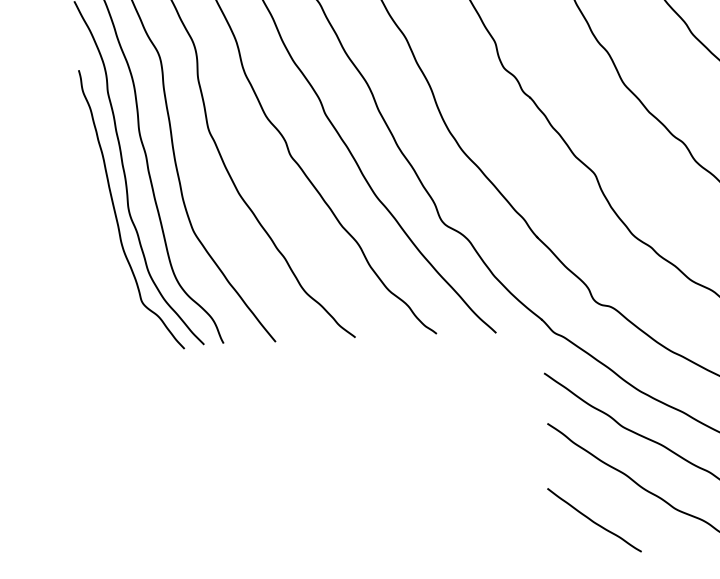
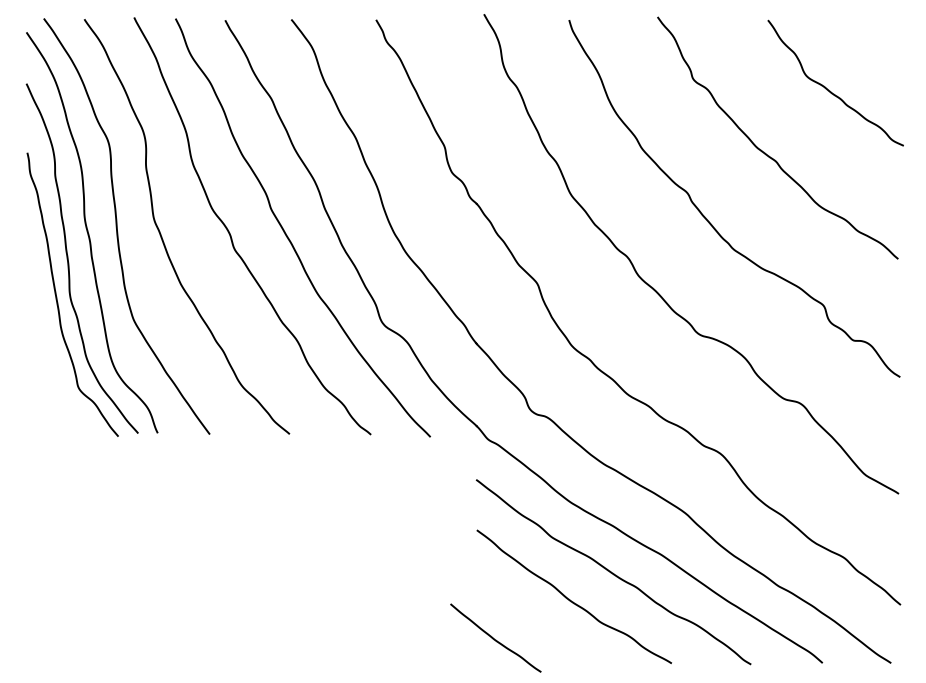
curve: (593, 520) -> (494, 638), moved

